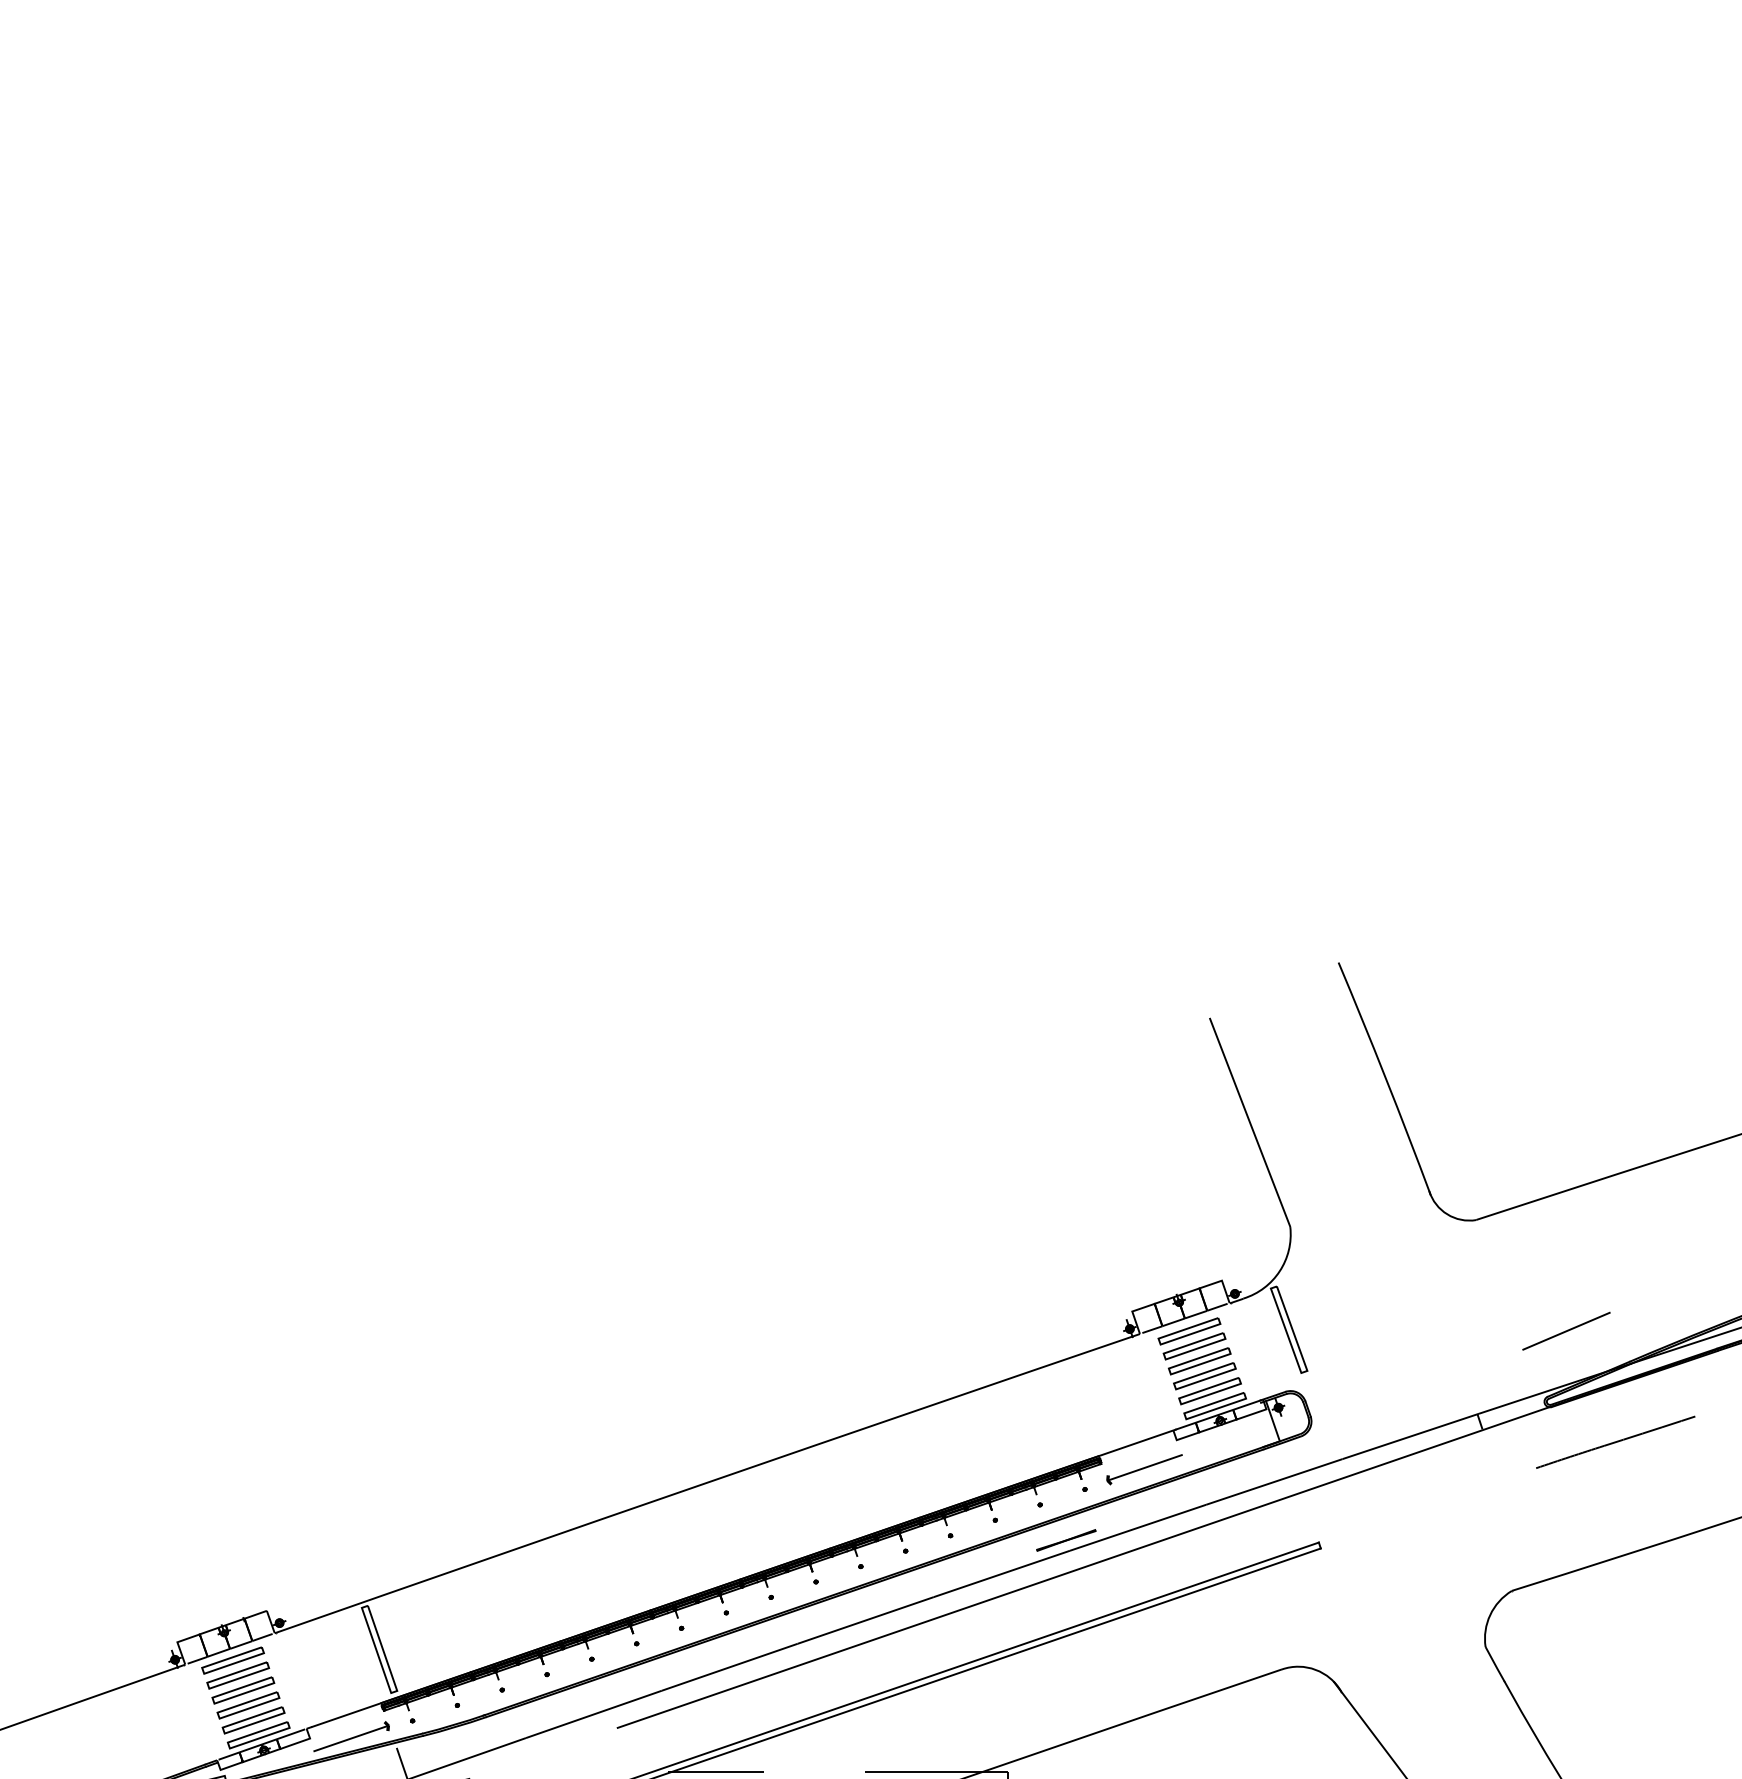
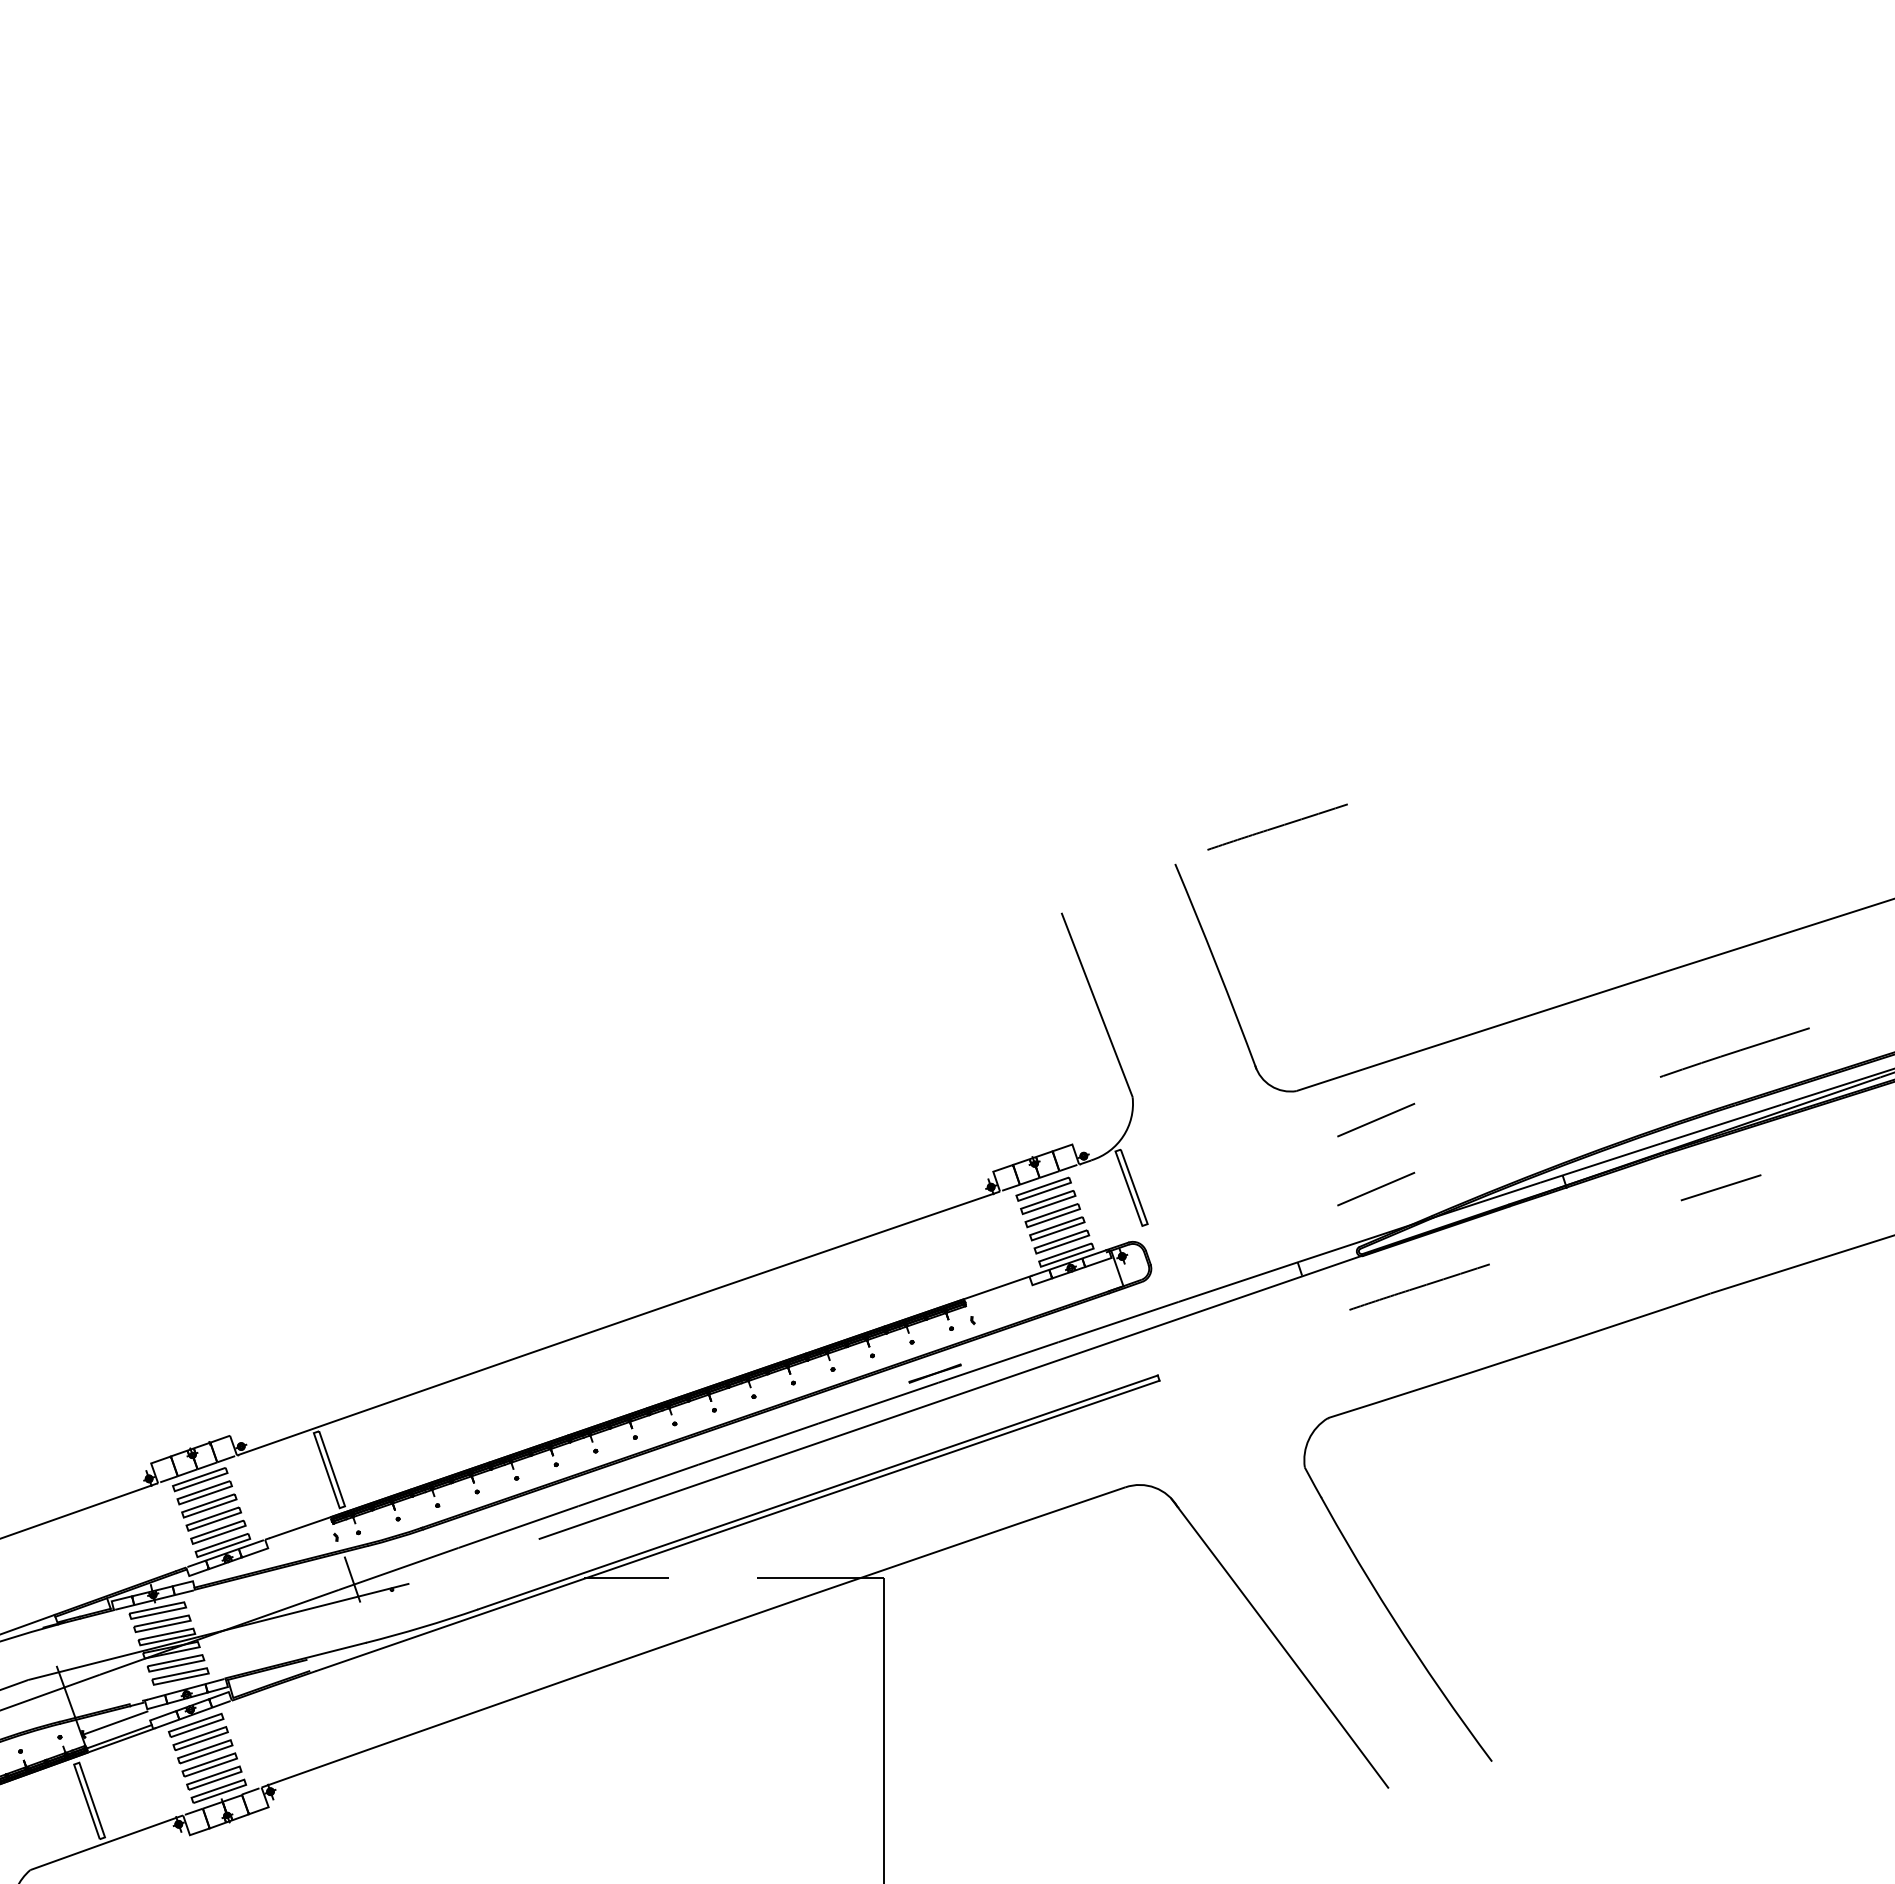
line: (1454, 920) -> (1277, 826), added
line: (1566, 1252) -> (1376, 1119), added
line: (1145, 1467) -> (1004, 1309), removed
line: (350, 1738) -> (303, 1548), removed

